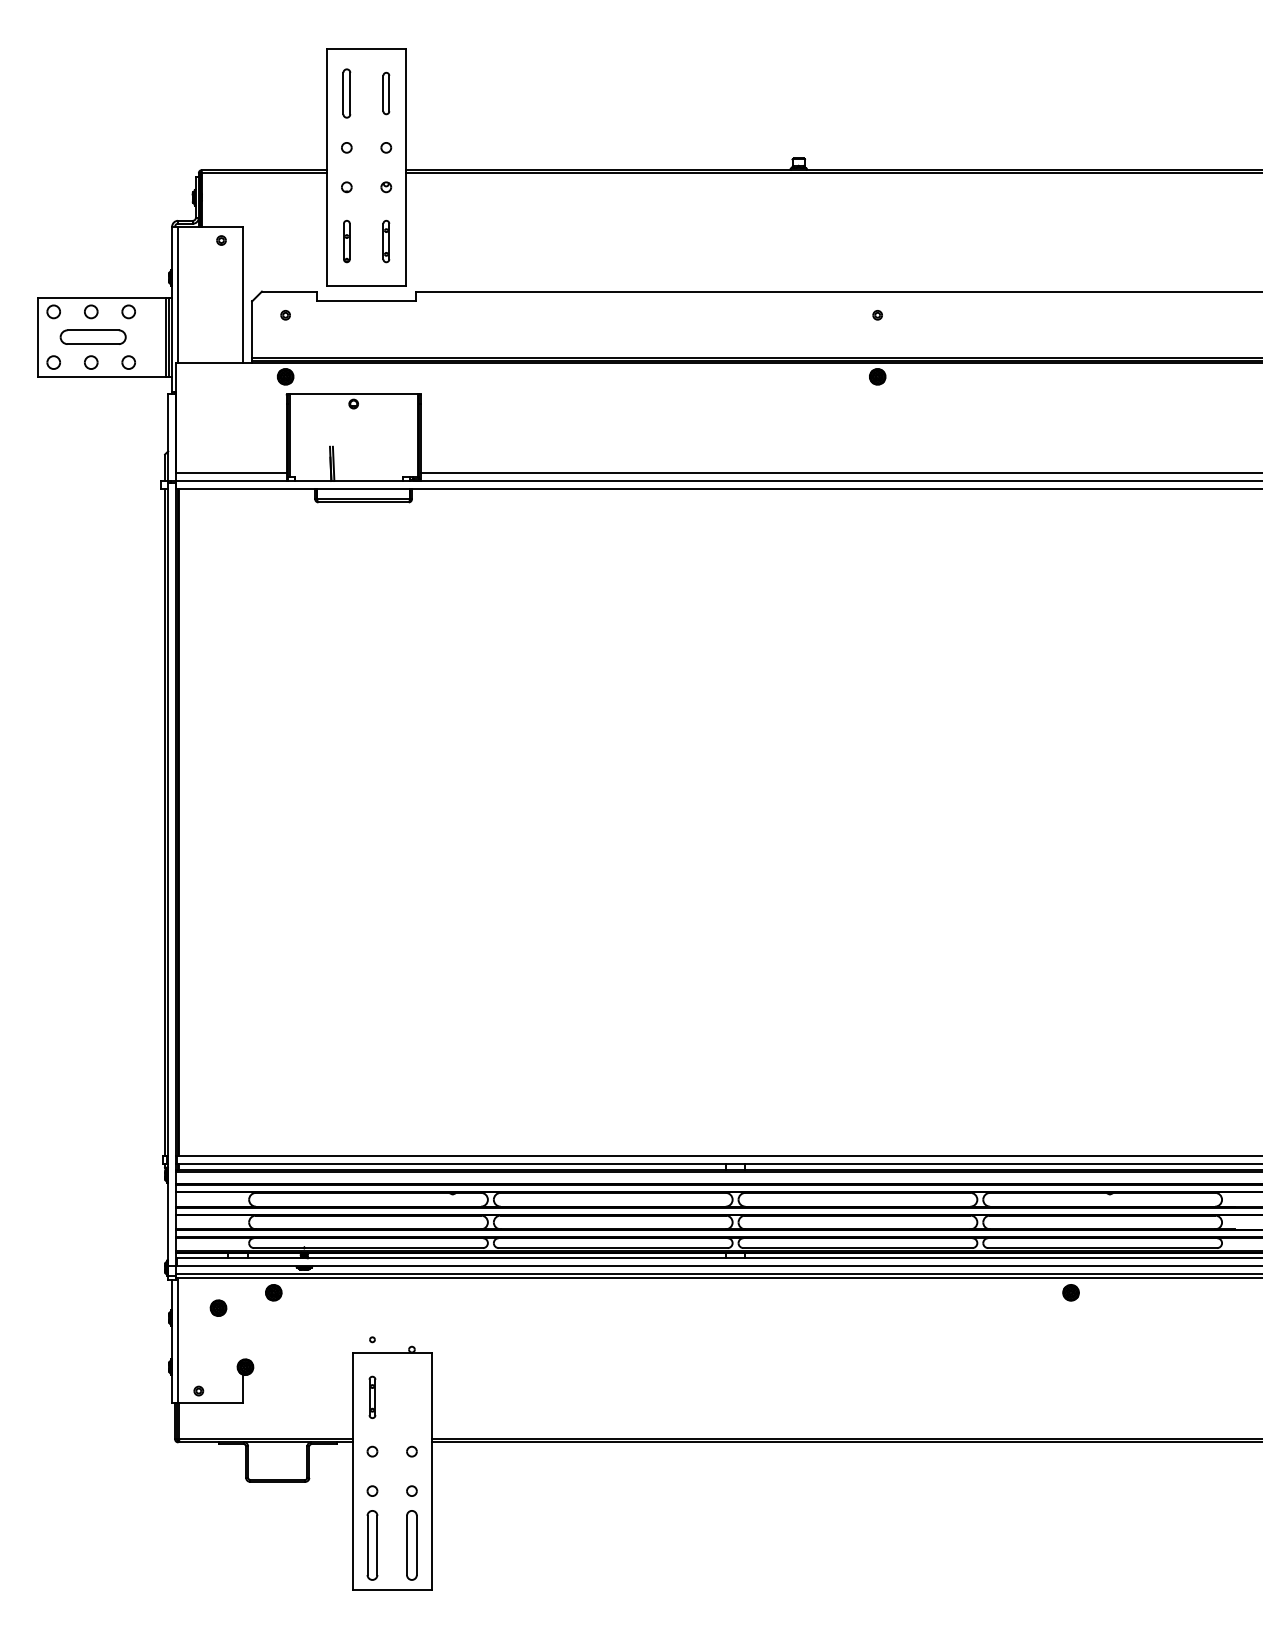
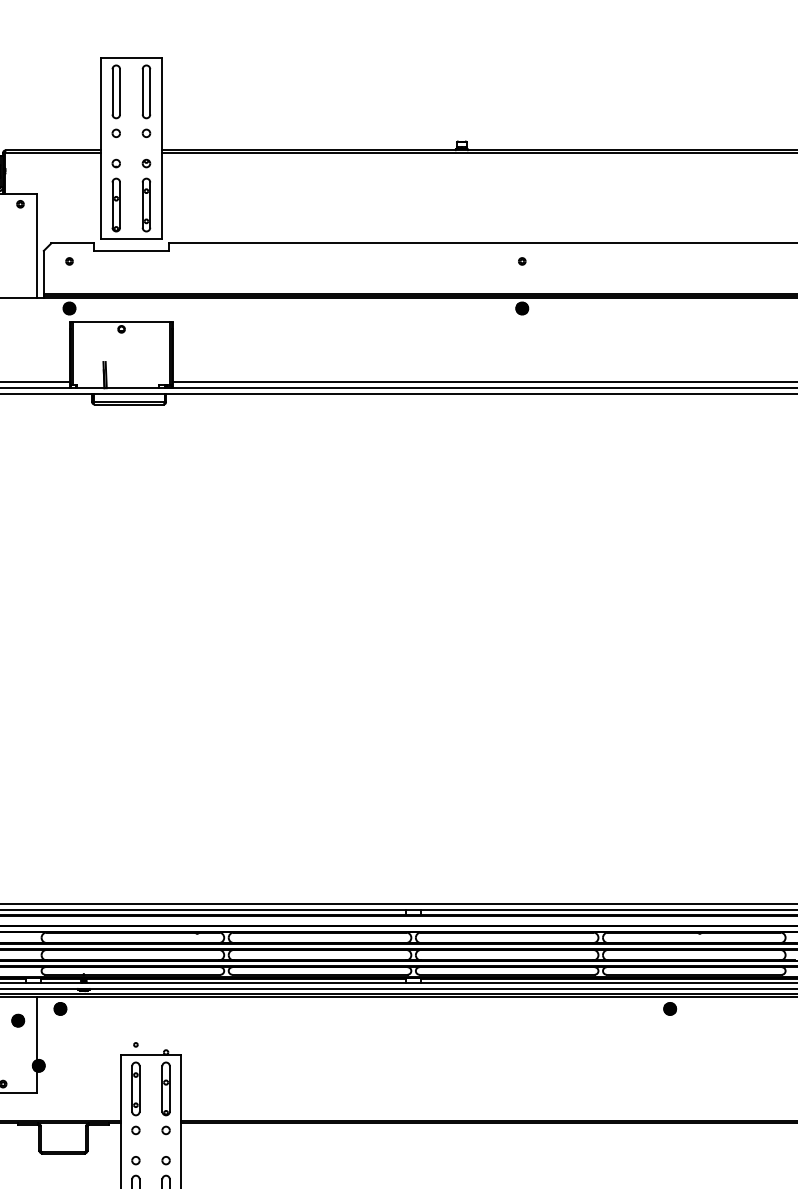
part: (346, 93) -> (116, 91), size x1.43
part: (386, 93) -> (146, 91), size x1.67
part: (346, 241) -> (116, 205), size x1.67
part: (386, 241) -> (146, 205), size x1.67
line: (243, 1318) -> (37, 1028), added
part: (372, 1397) -> (135, 1089), size x1.67
part: (411, 1397) -> (165, 1089), added

